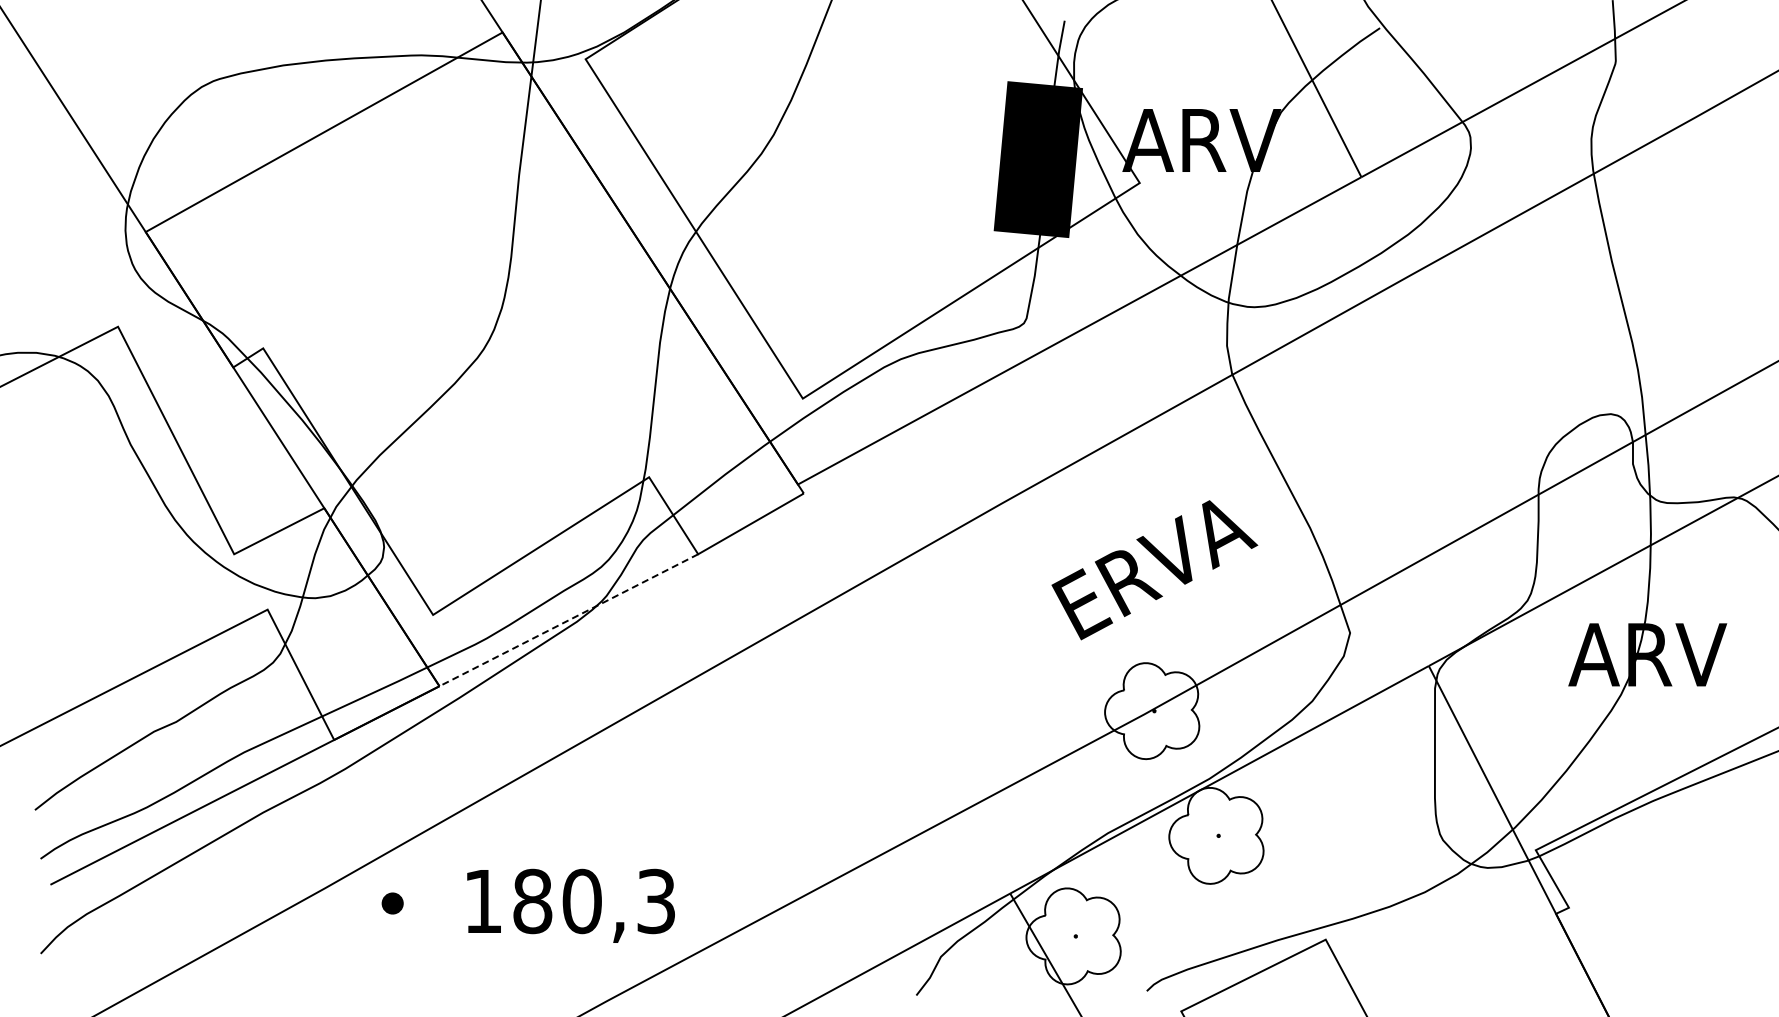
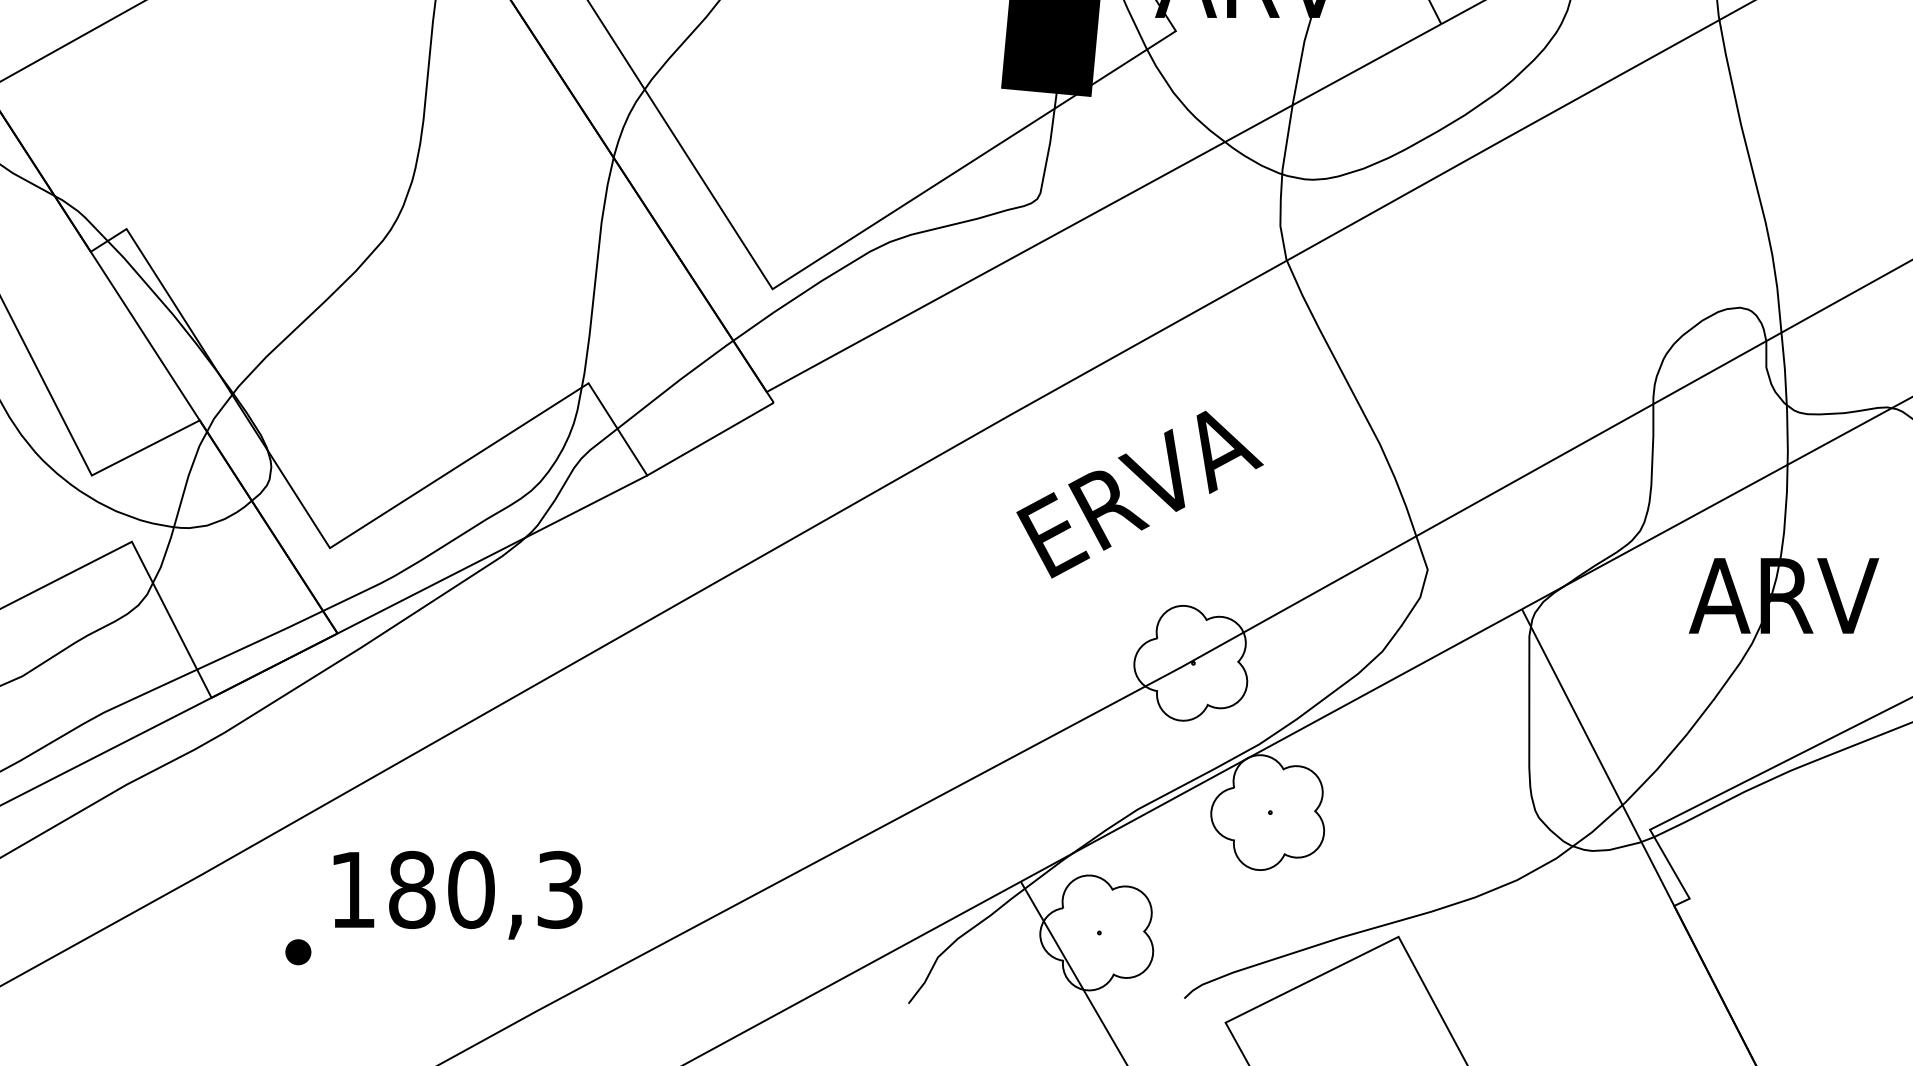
text: (1154, 570) -> (1139, 494), moved
line: (568, 620) -> (492, 554), dashed -> solid
part: (392, 903) -> (298, 952), moved
text: (570, 905) -> (457, 894), moved

